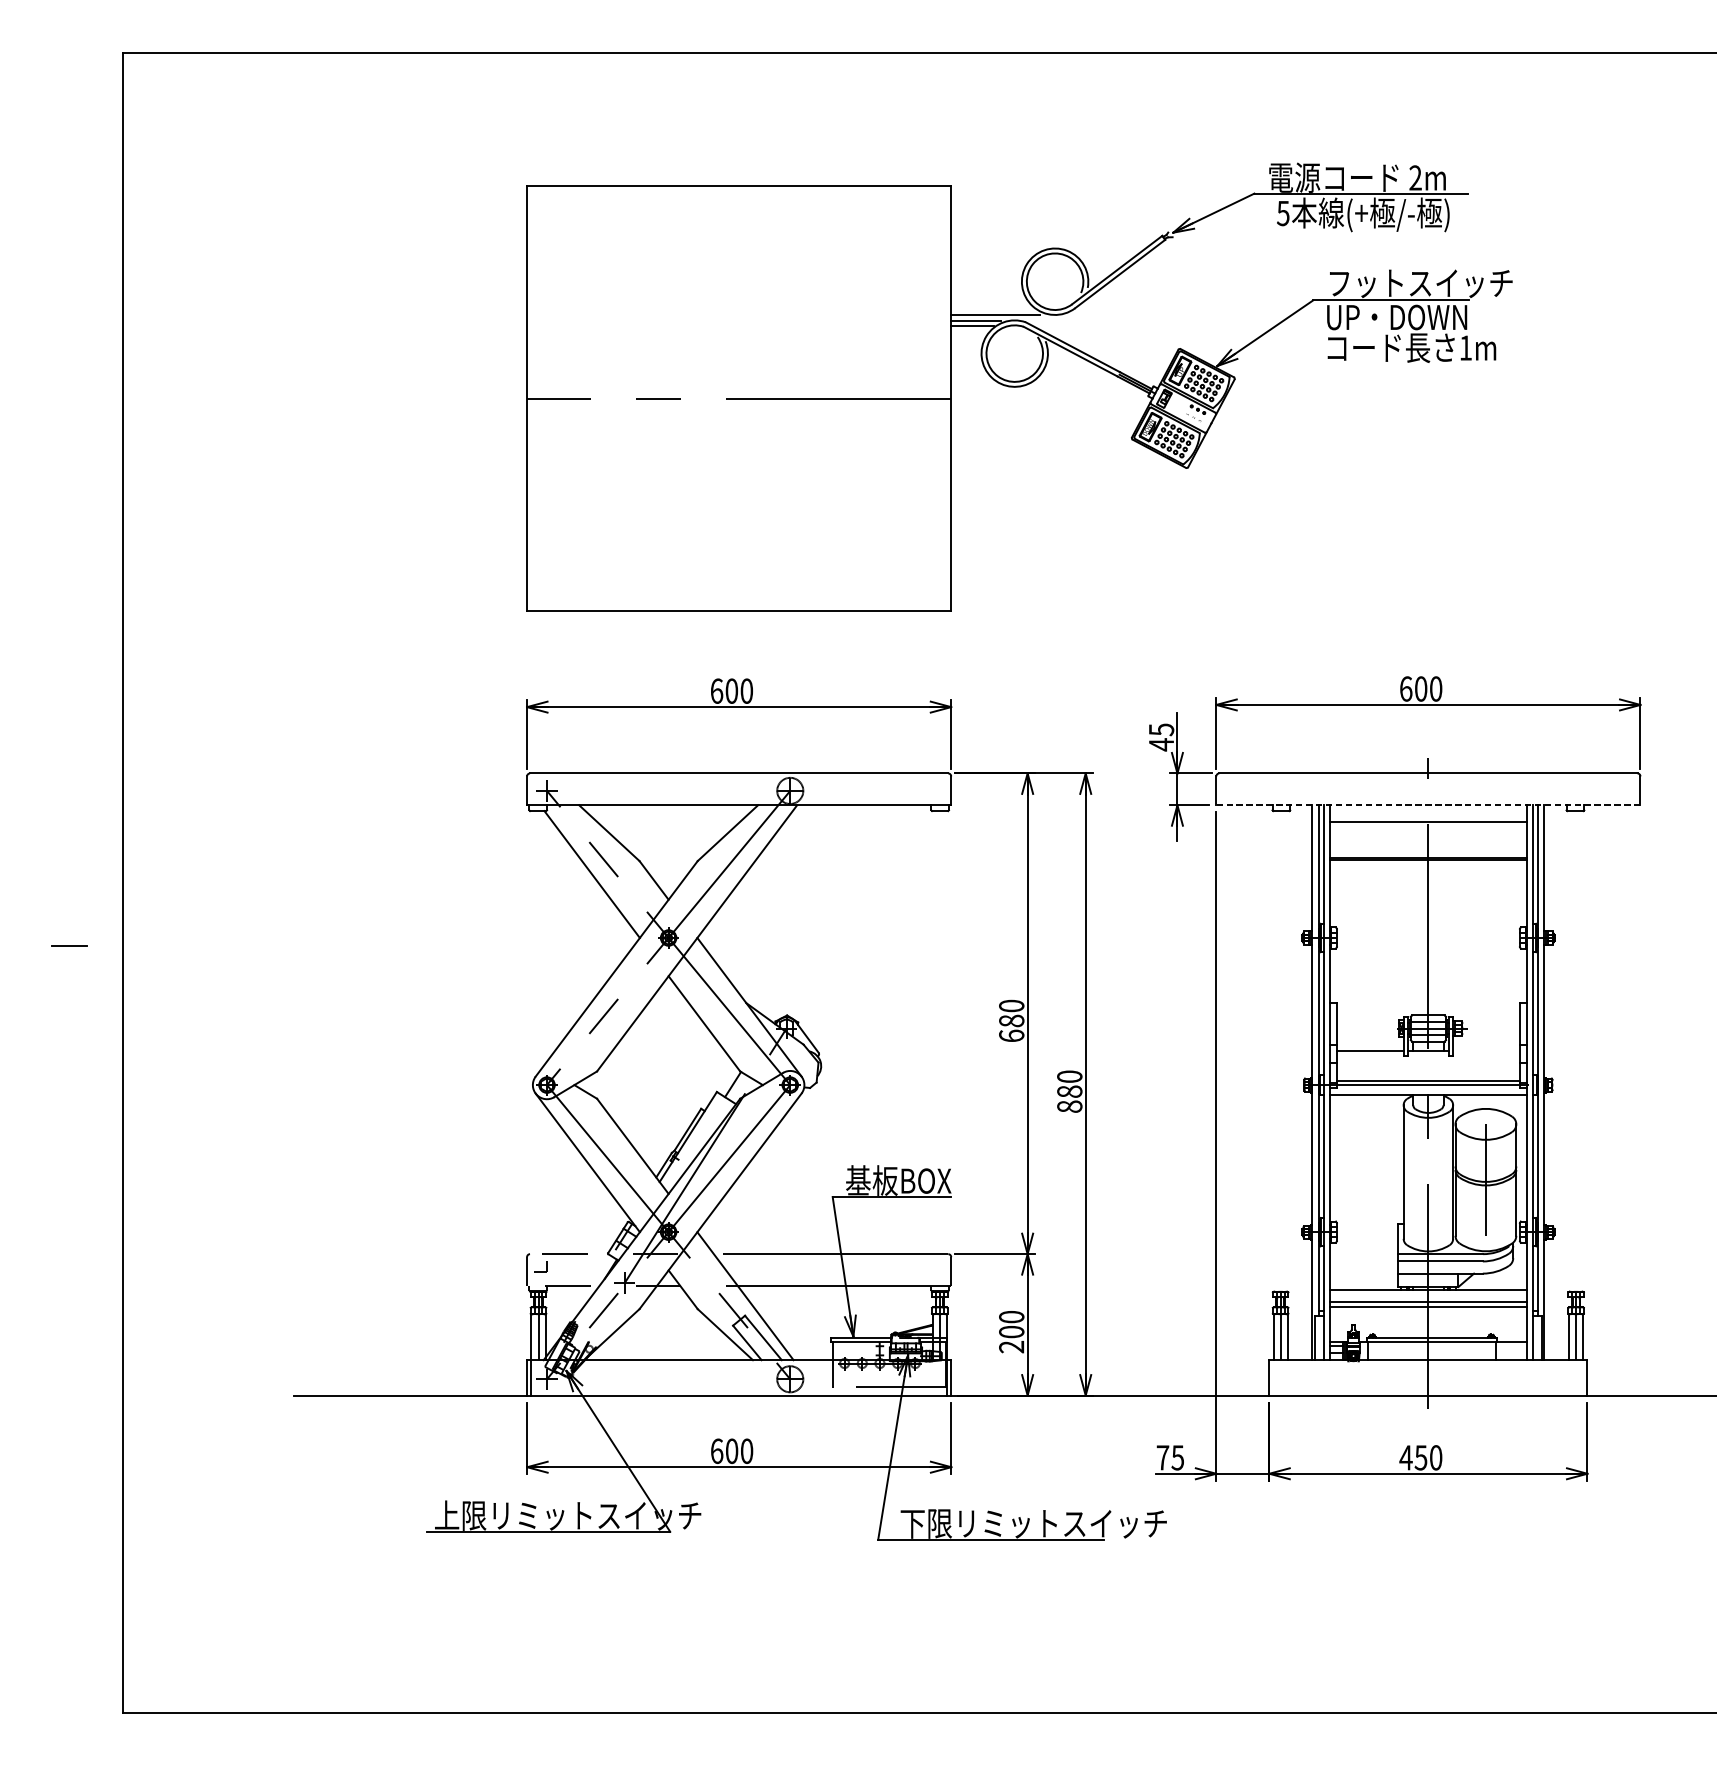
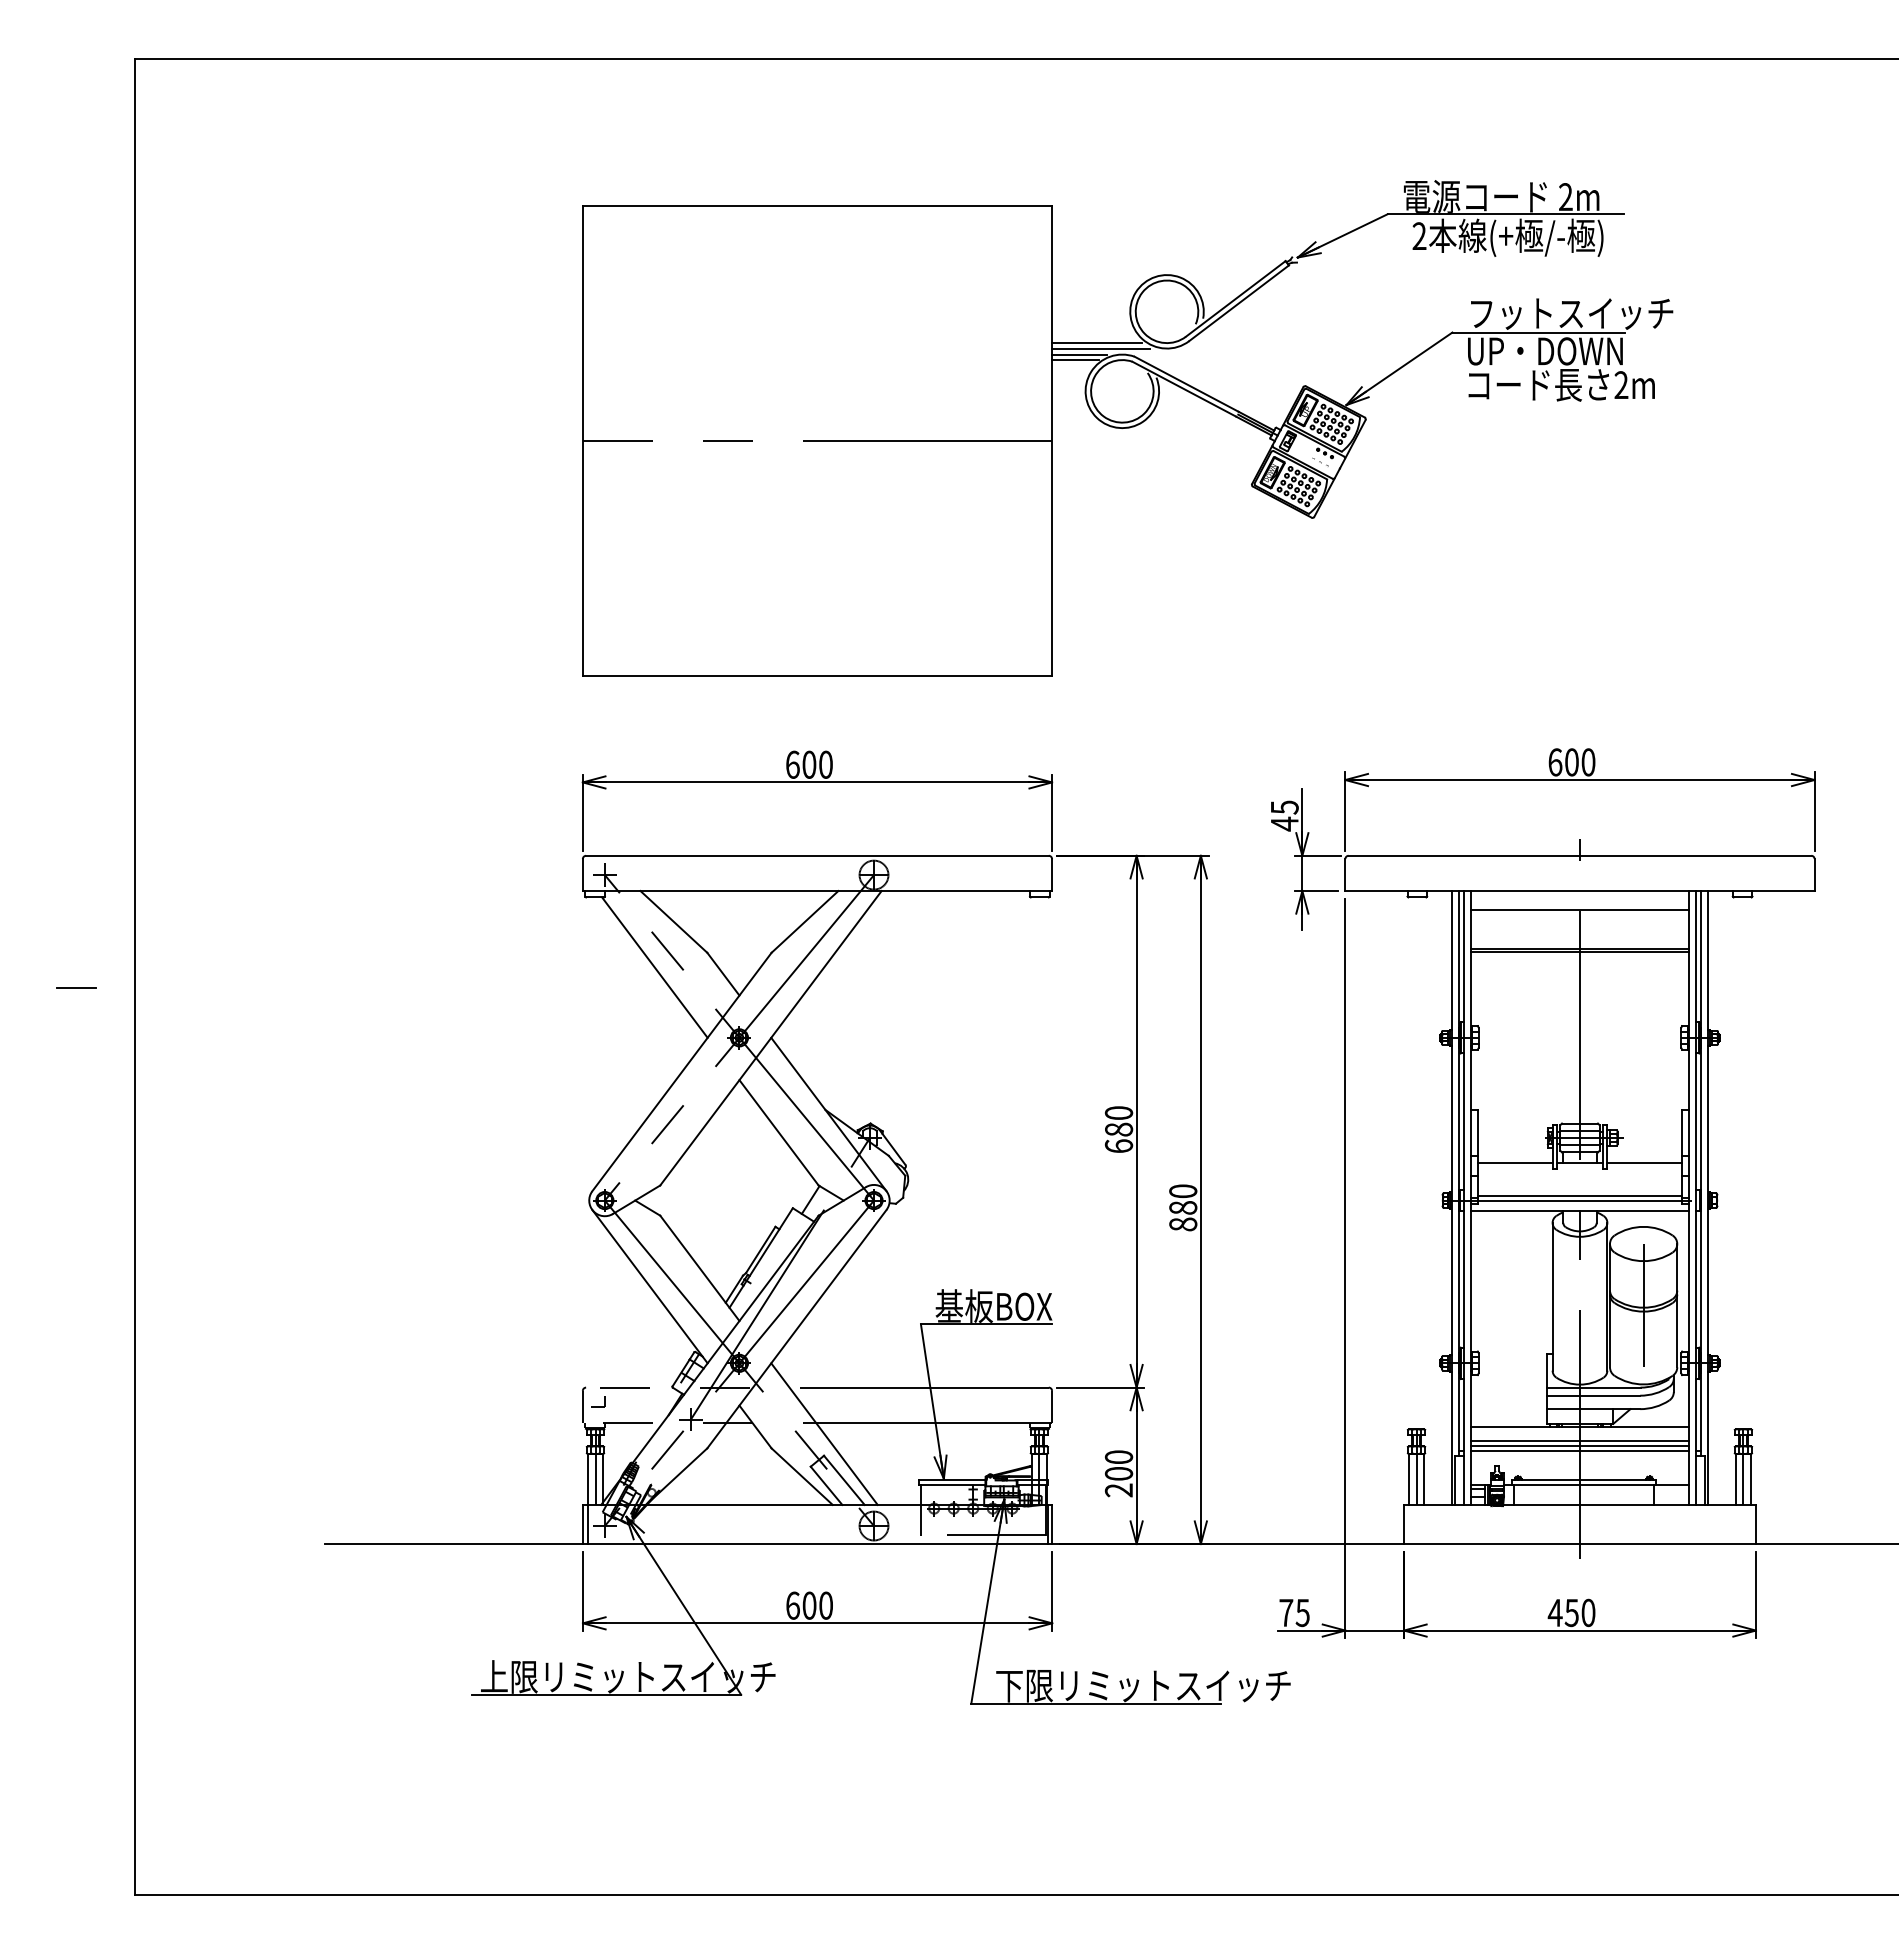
text: (1283, 213) -> (1419, 236), 5 -> 2
line: (992, 310) -> (1097, 343), added
text: (1465, 347) -> (1621, 384), 1m -> 2m
line: (1427, 805) -> (1579, 891), dashed -> solid
line: (69, 945) -> (76, 987), moved
line: (1486, 1050) -> (1644, 1162), added
line: (1427, 1310) -> (1579, 1450), added

